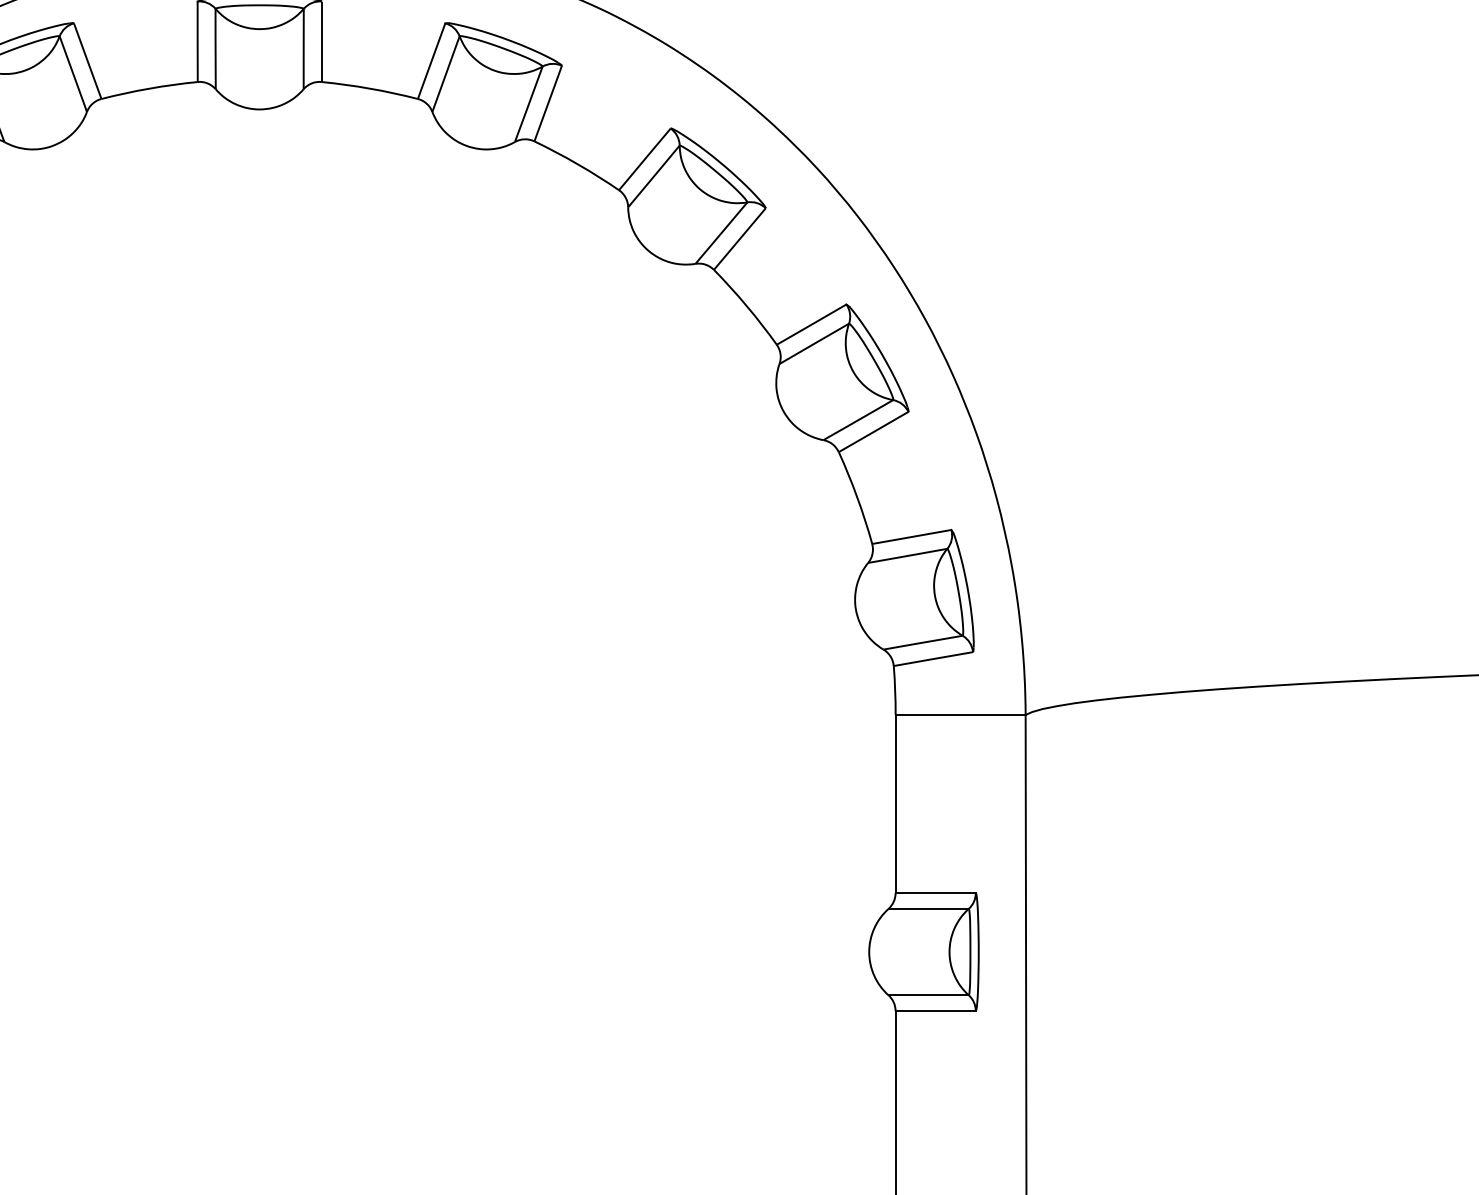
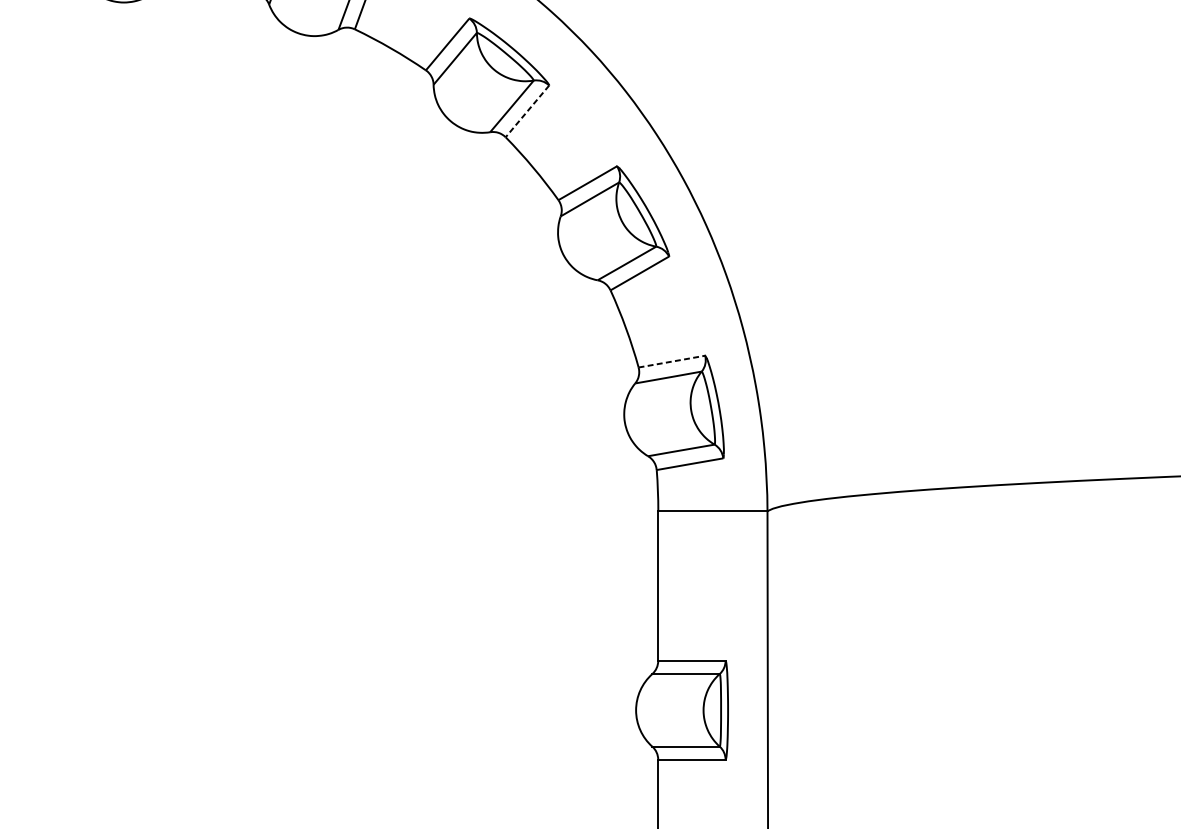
line: (739, 239) -> (527, 111), solid -> dashed
line: (912, 536) -> (672, 361), solid -> dashed

